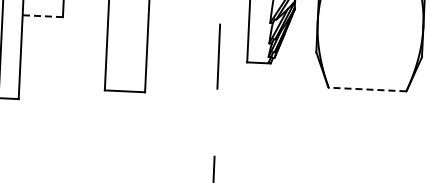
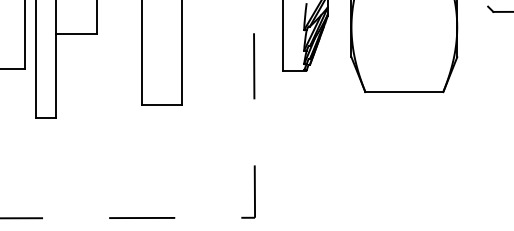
line: (42, 16) -> (76, 34), dashed -> solid
line: (367, 89) -> (404, 92), dashed -> solid

